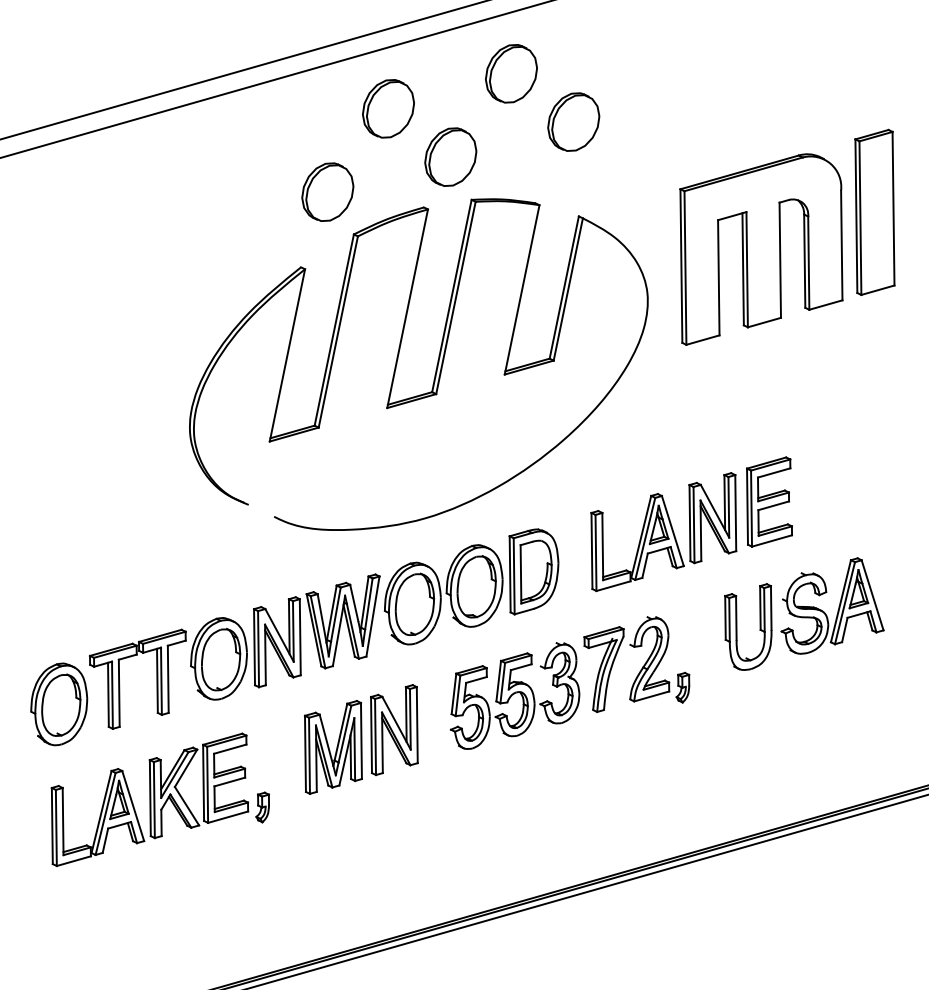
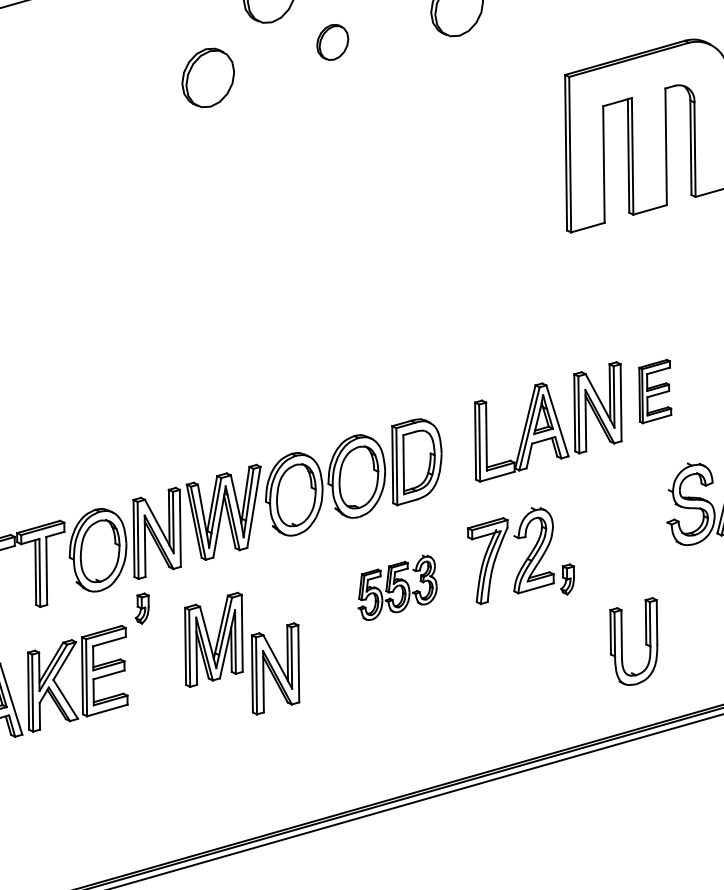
part: (450, 156) -> (332, 41), size x0.6
part: (435, 369) -> (317, 257), removed
part: (769, 501) -> (655, 390), size x0.7
part: (737, 626) -> (622, 640), moved
part: (514, 695) -> (397, 587), size x0.6
part: (394, 730) -> (275, 669), moved
part: (262, 807) -> (142, 608), moved

